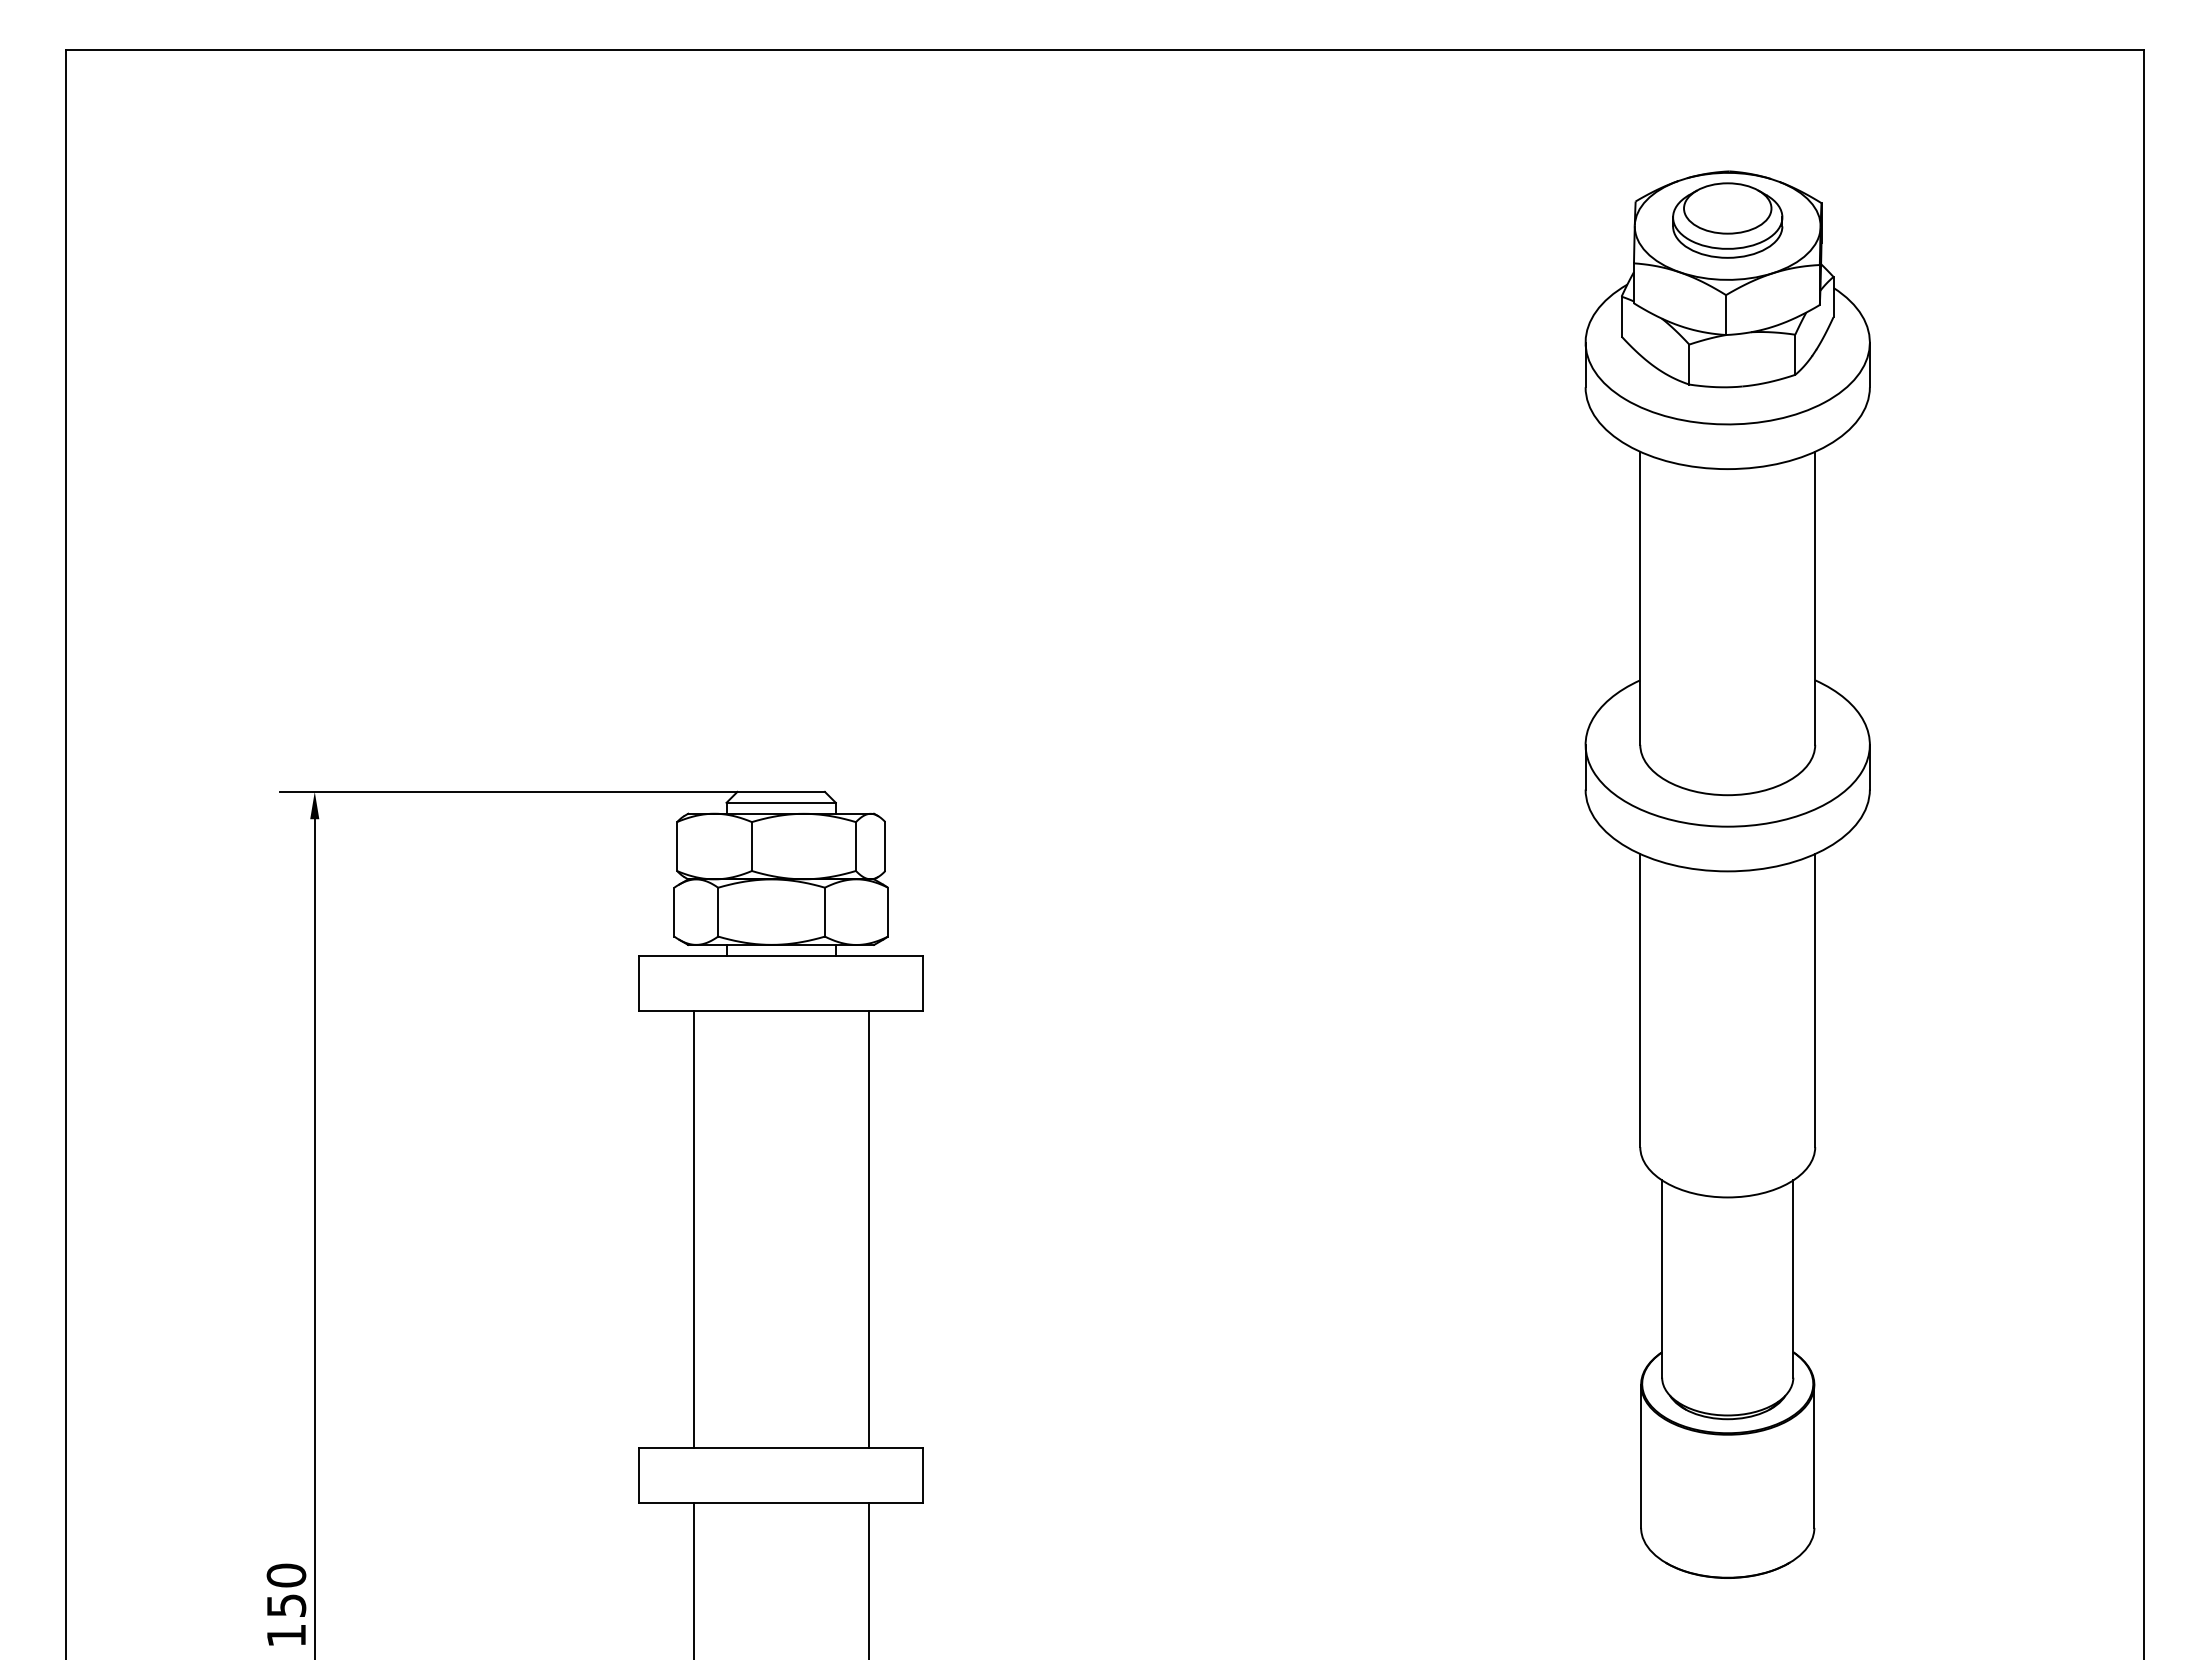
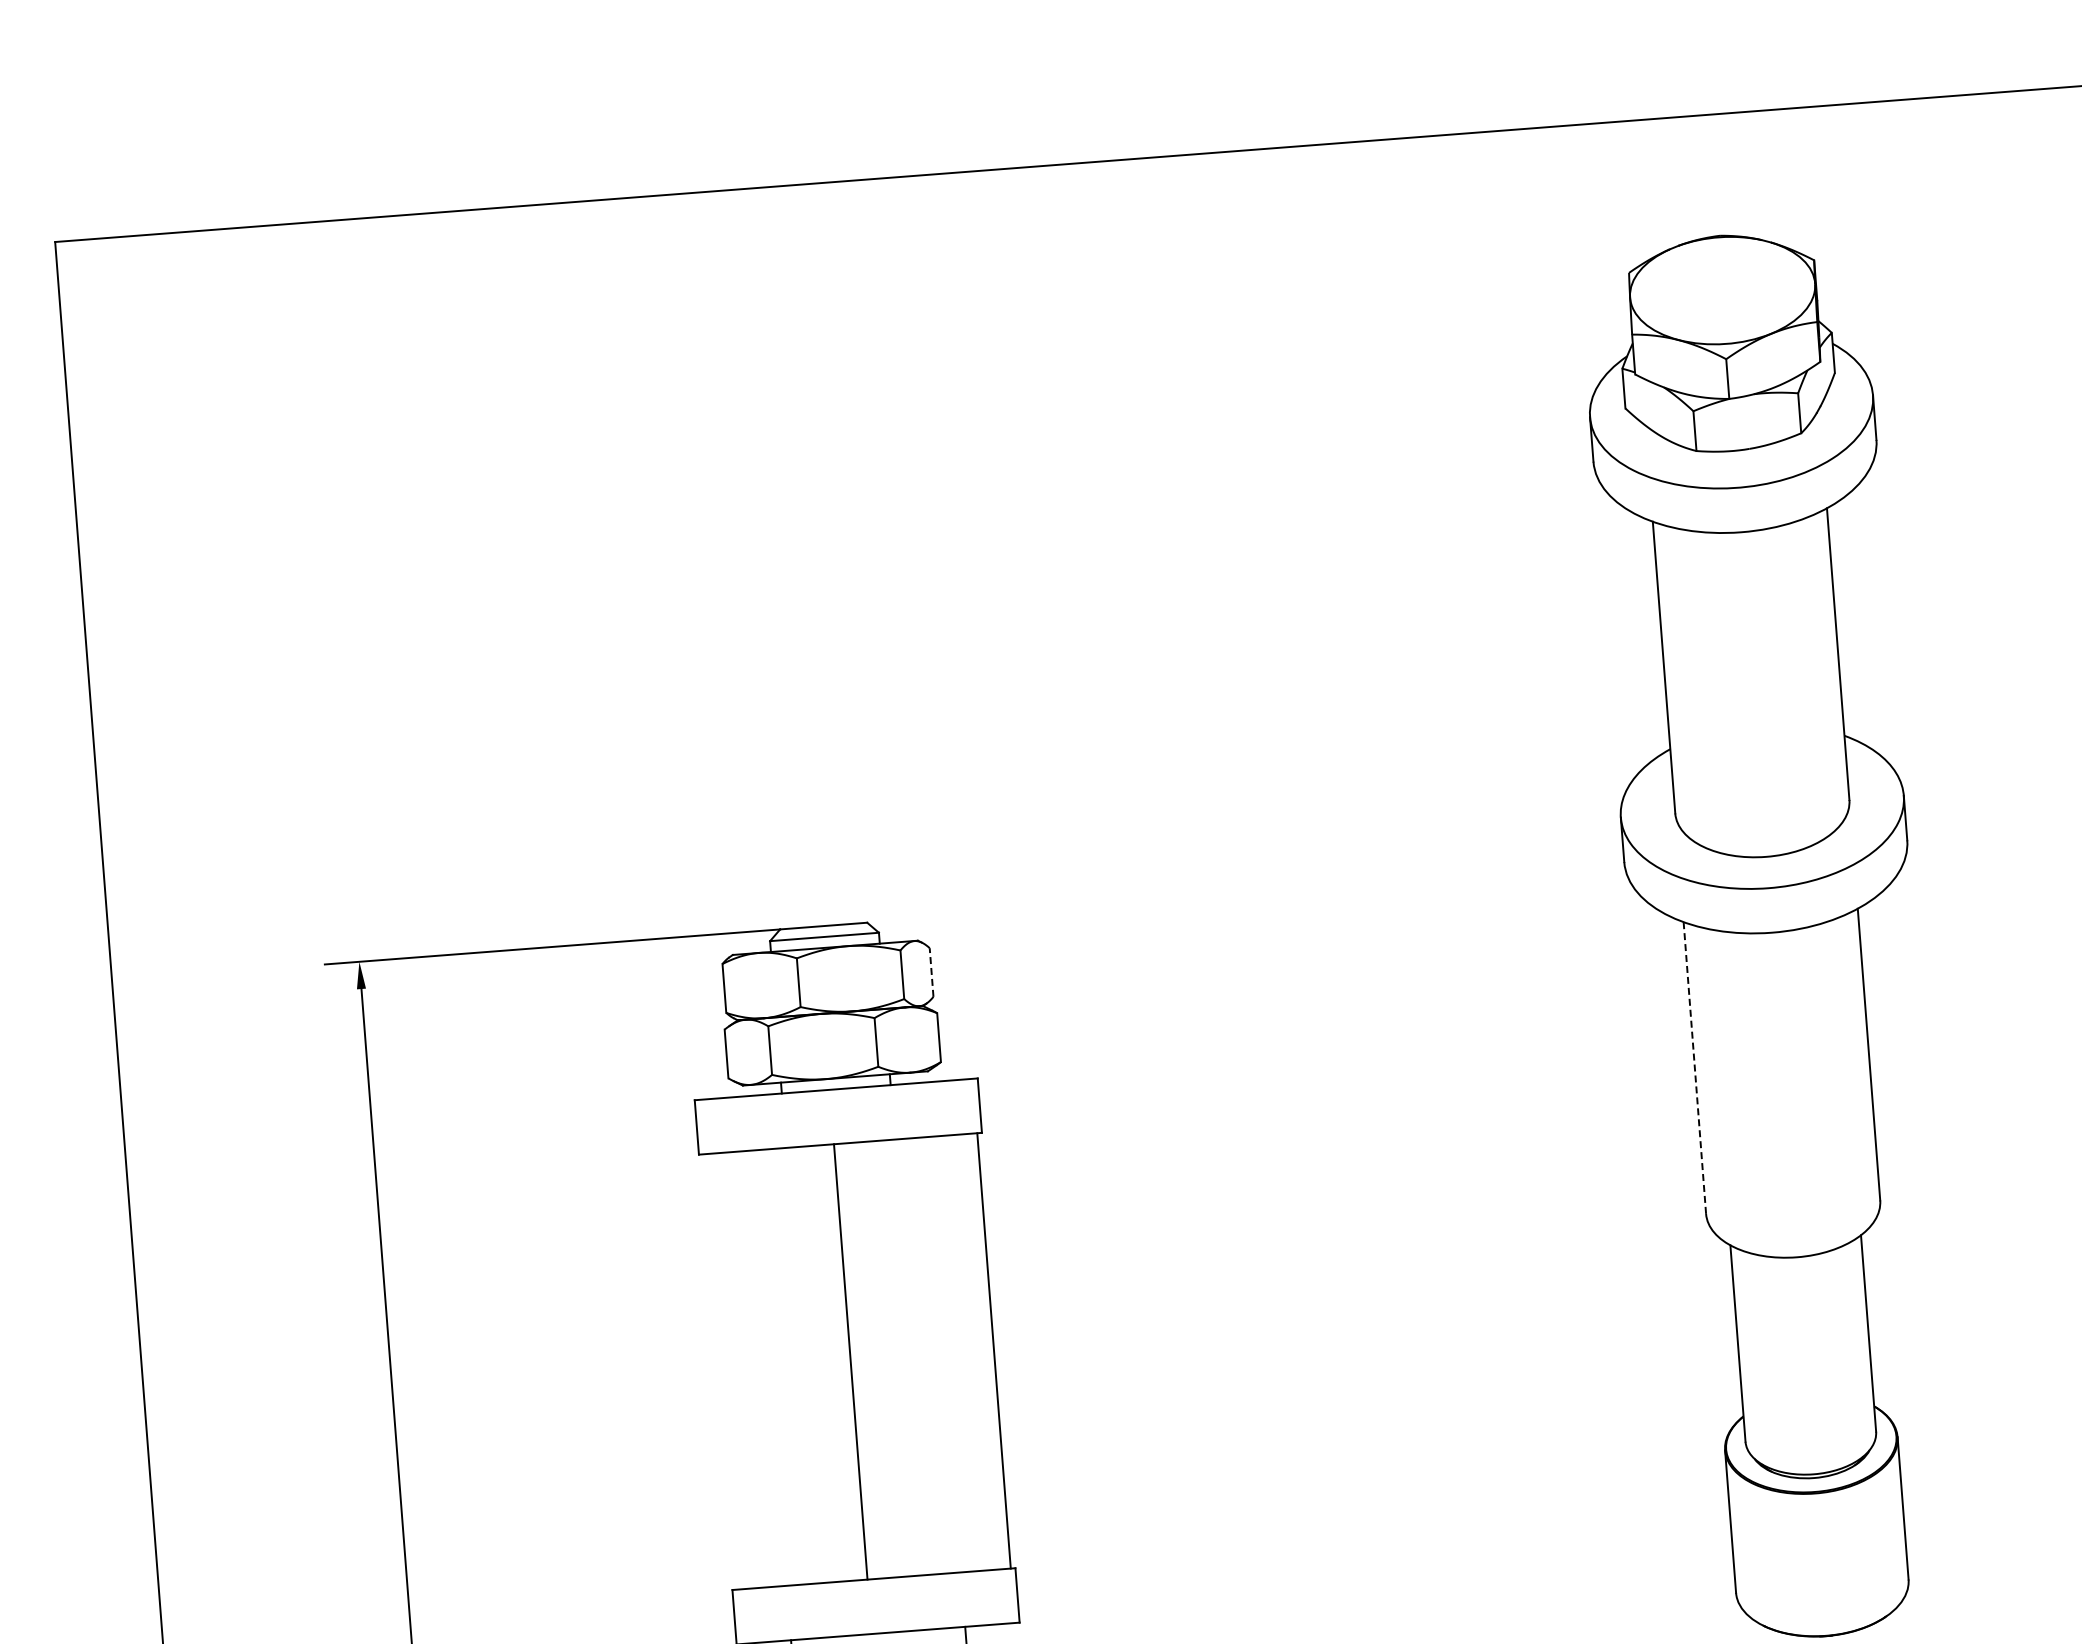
part: (1727, 220) -> (1721, 284), removed
line: (885, 846) -> (931, 972), solid -> dashed
line: (1640, 1000) -> (1695, 1067), solid -> dashed
line: (693, 1228) -> (850, 1361), moved
line: (868, 1228) -> (993, 1350), moved

